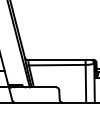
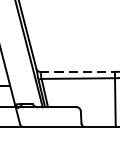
line: (56, 59) -> (77, 71), solid -> dashed

